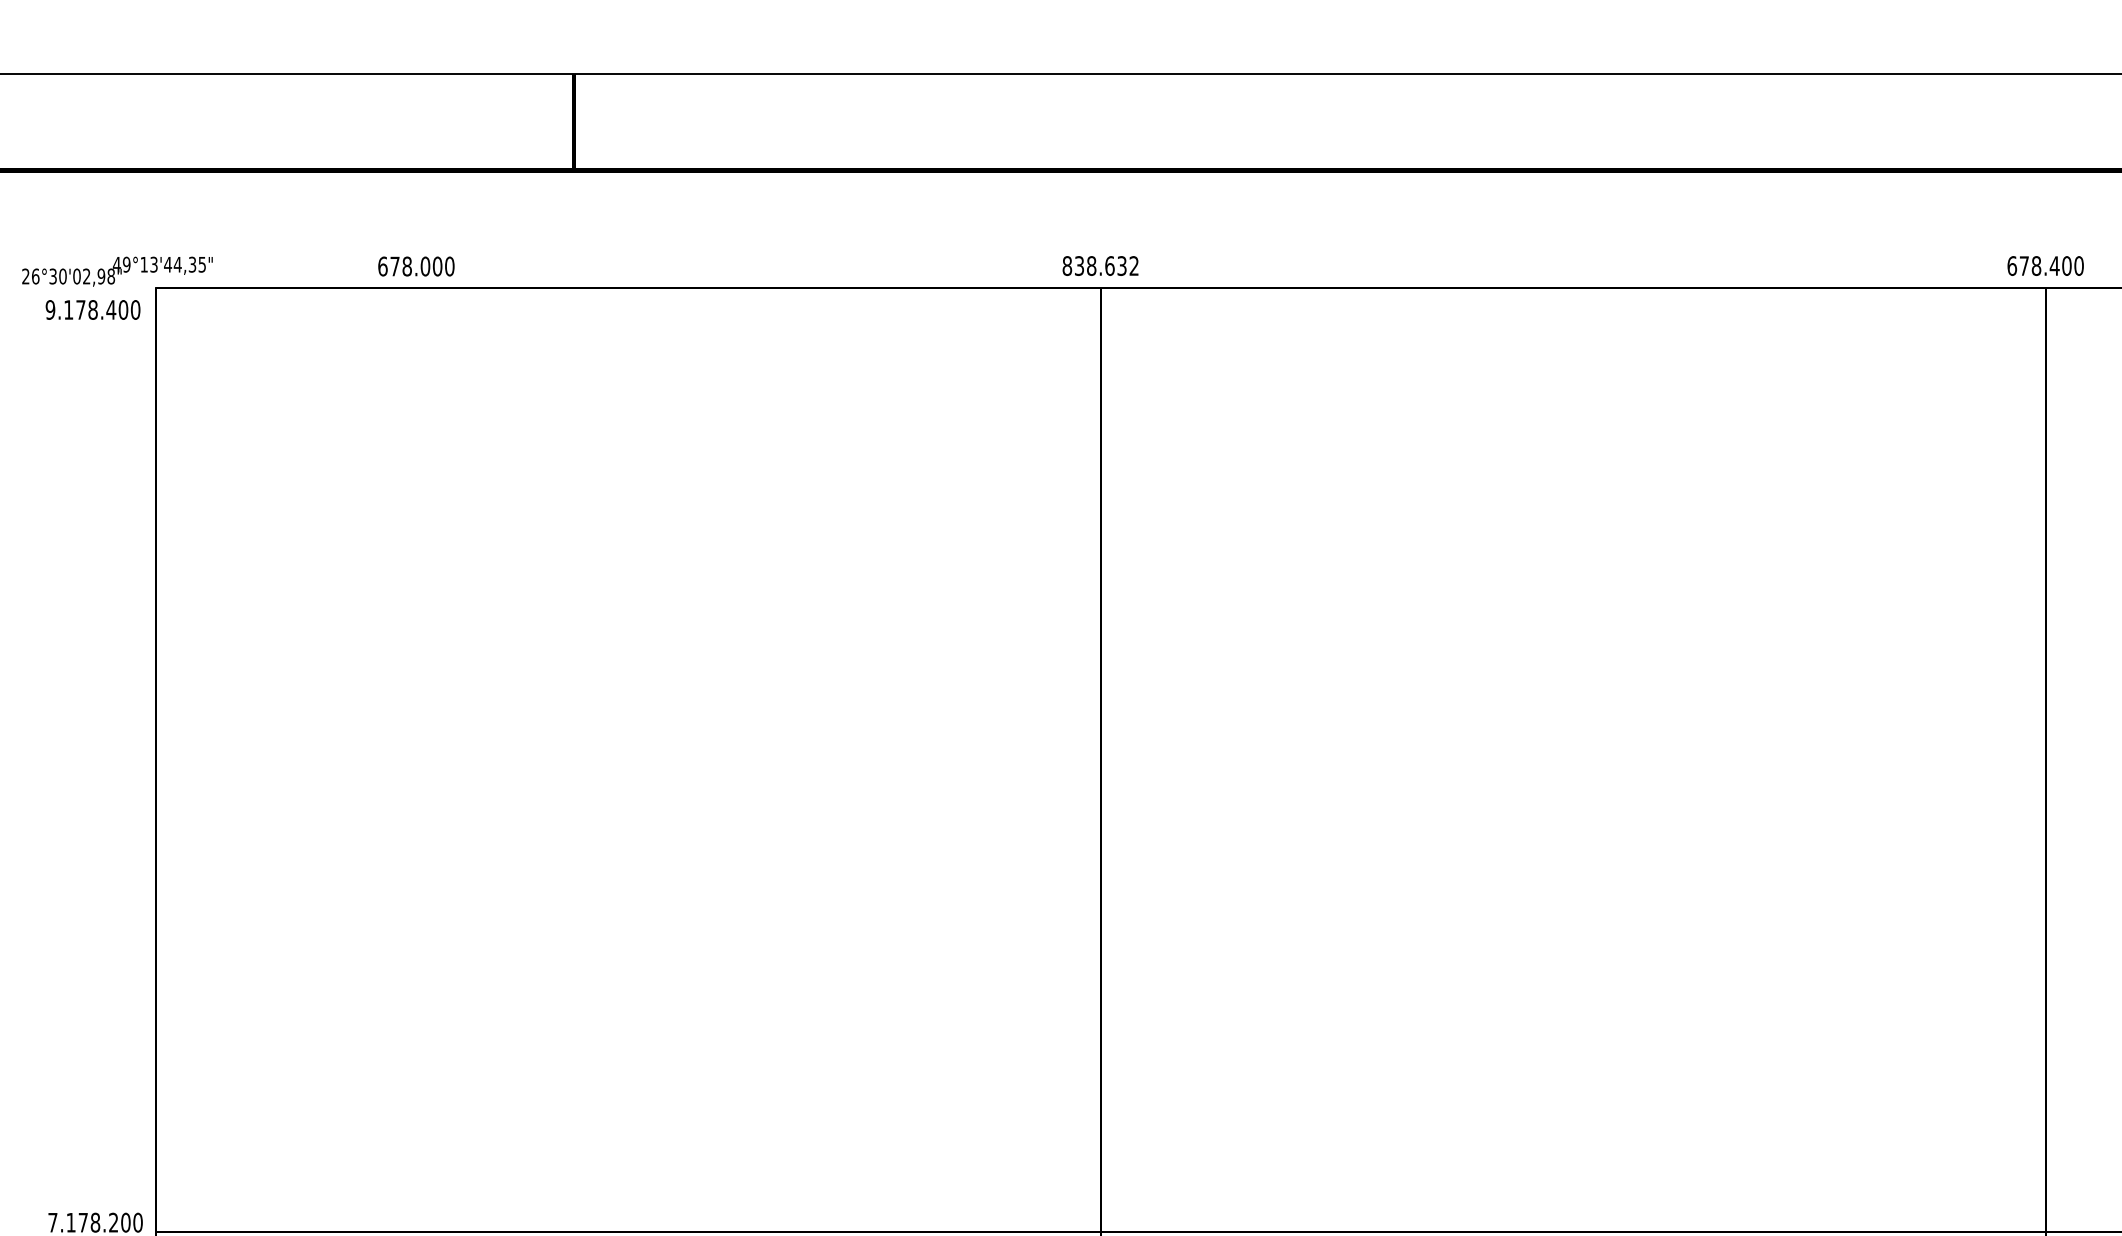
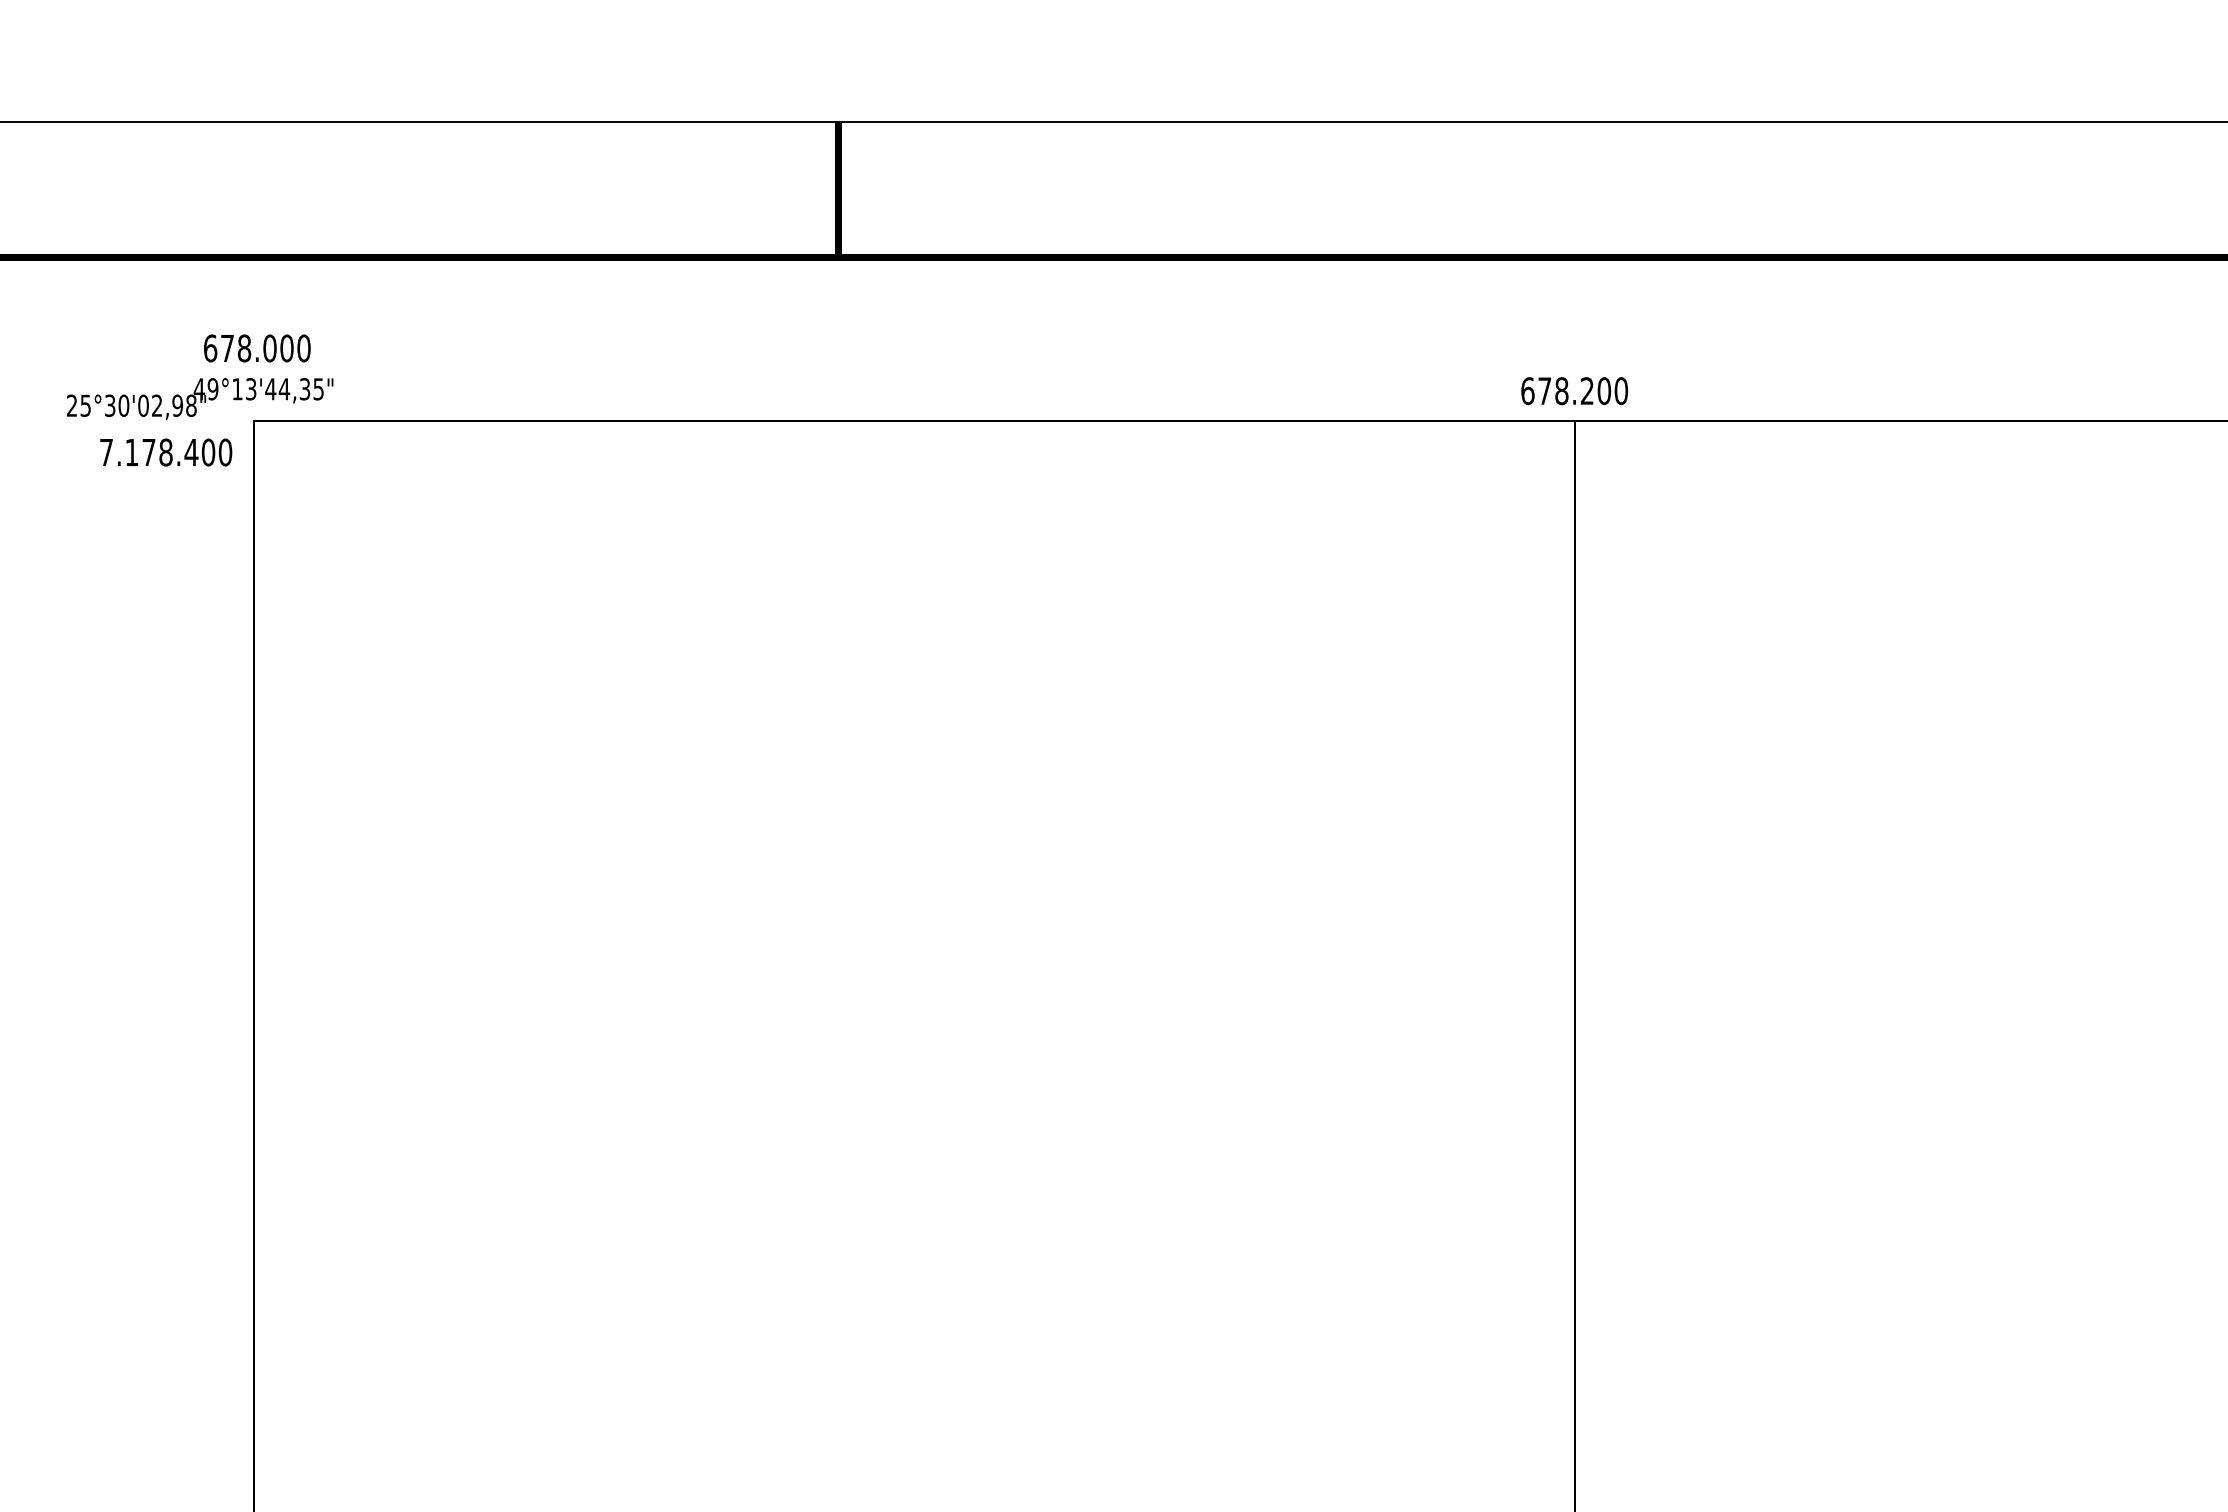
text: (1100, 265) -> (1574, 390), 838.632 -> 678.200
text: (416, 266) -> (257, 348), moved
text: (35, 276) -> (85, 405), 26°30'02,98" -> 25°30'02,98"
text: (50, 309) -> (106, 451), 9.178.400 -> 7.178.400

